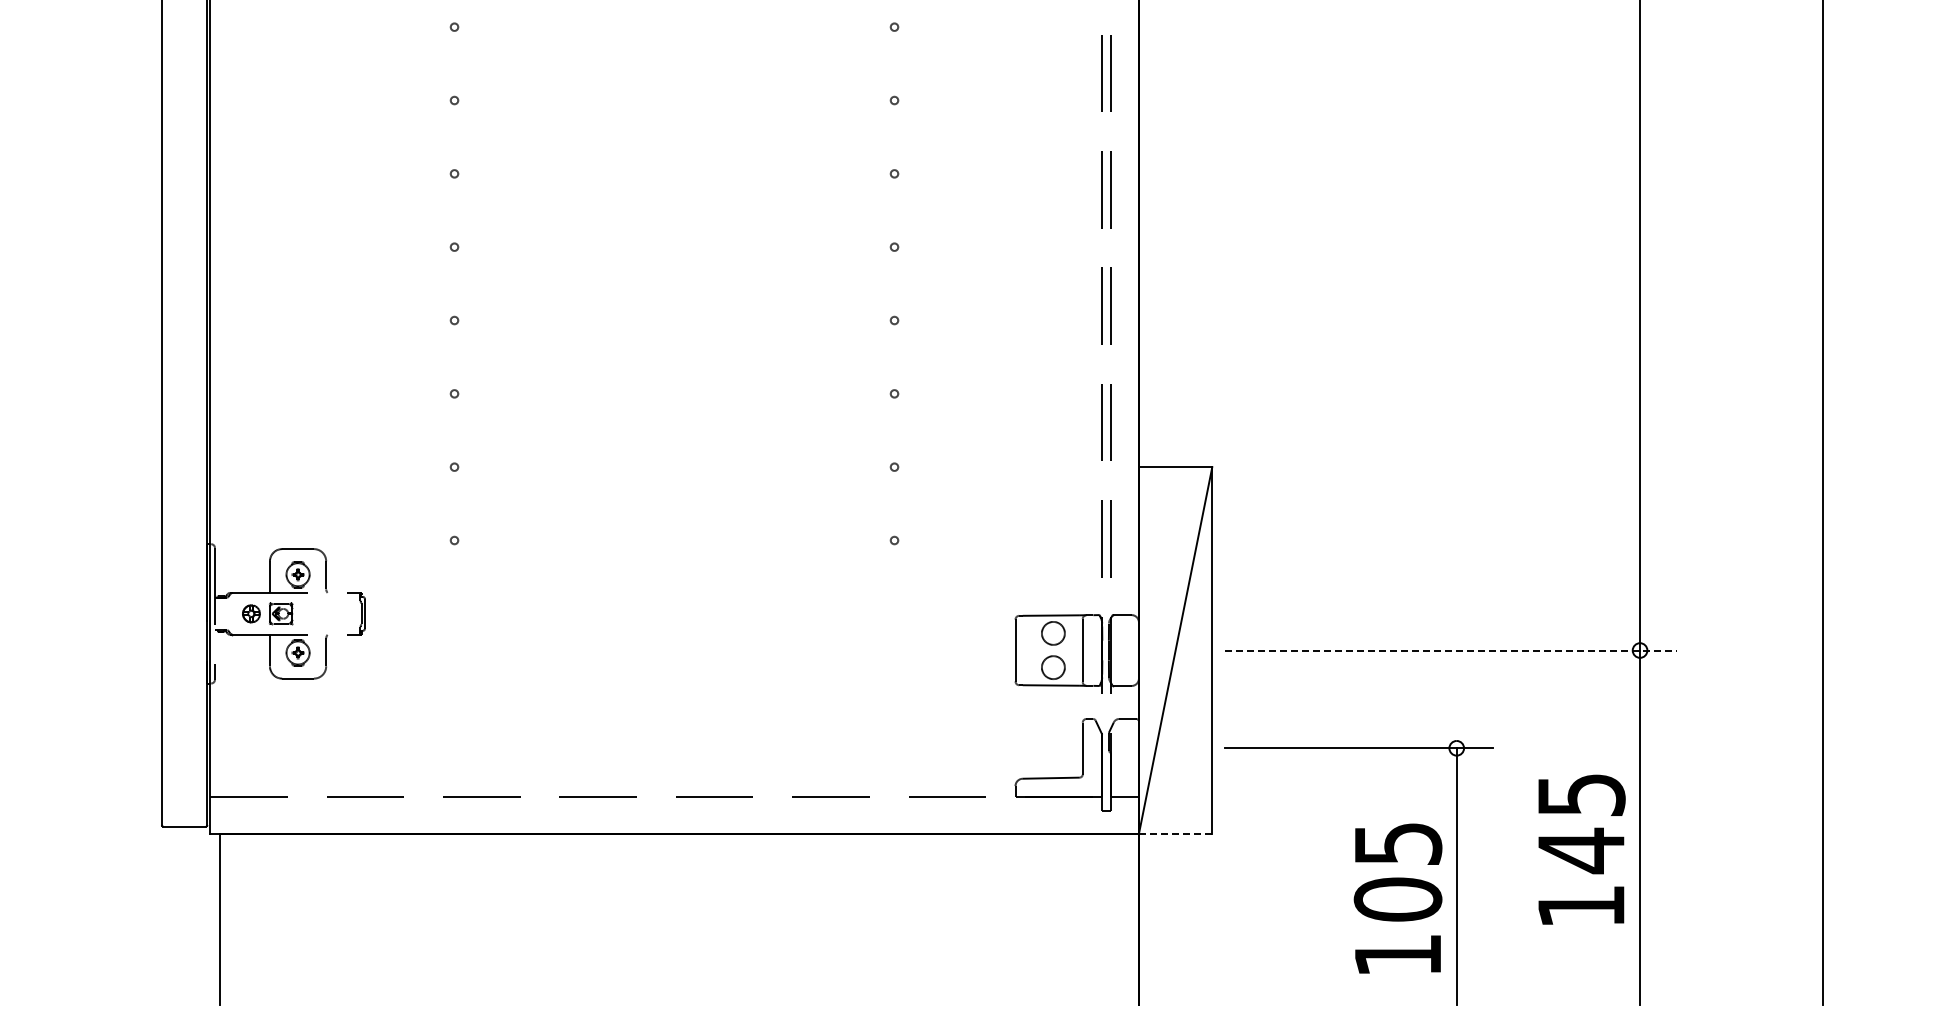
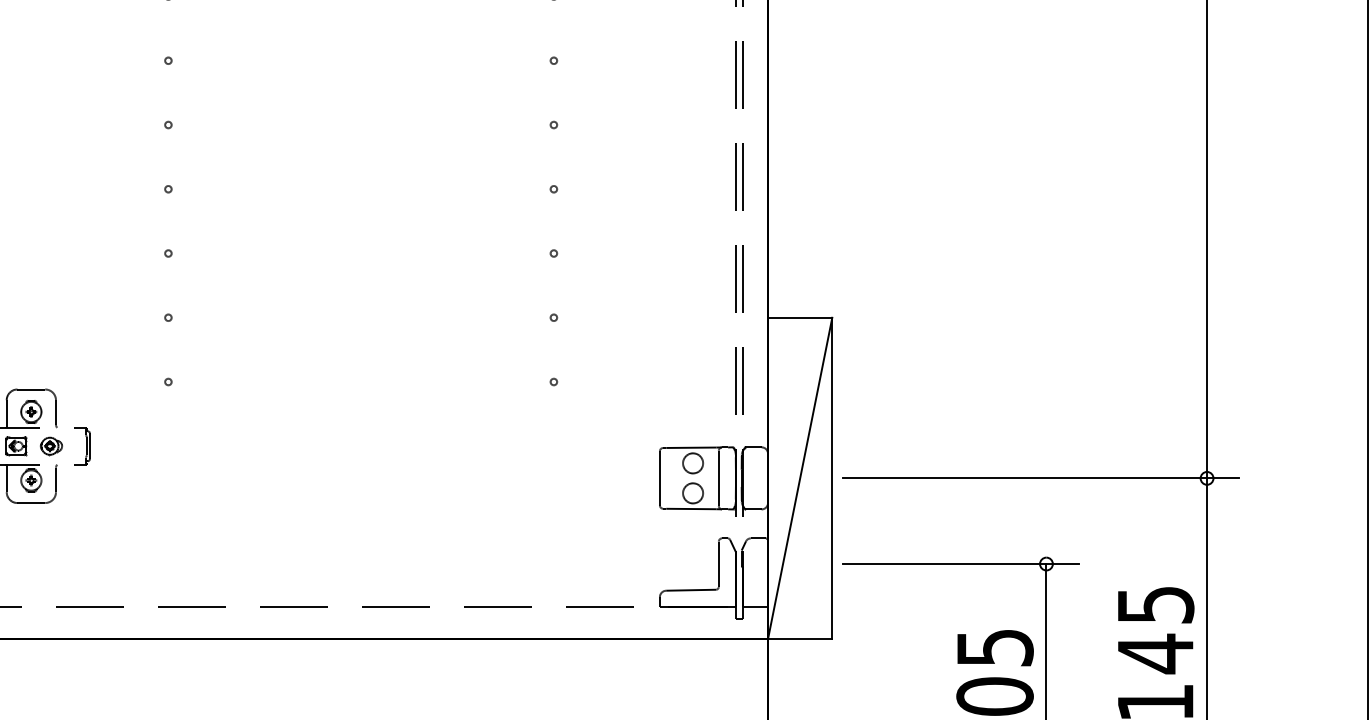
part: (321, 614) -> (51, 446), added
line: (1451, 650) -> (1041, 478), dashed -> solid
line: (1175, 833) -> (800, 638), dashed -> solid

